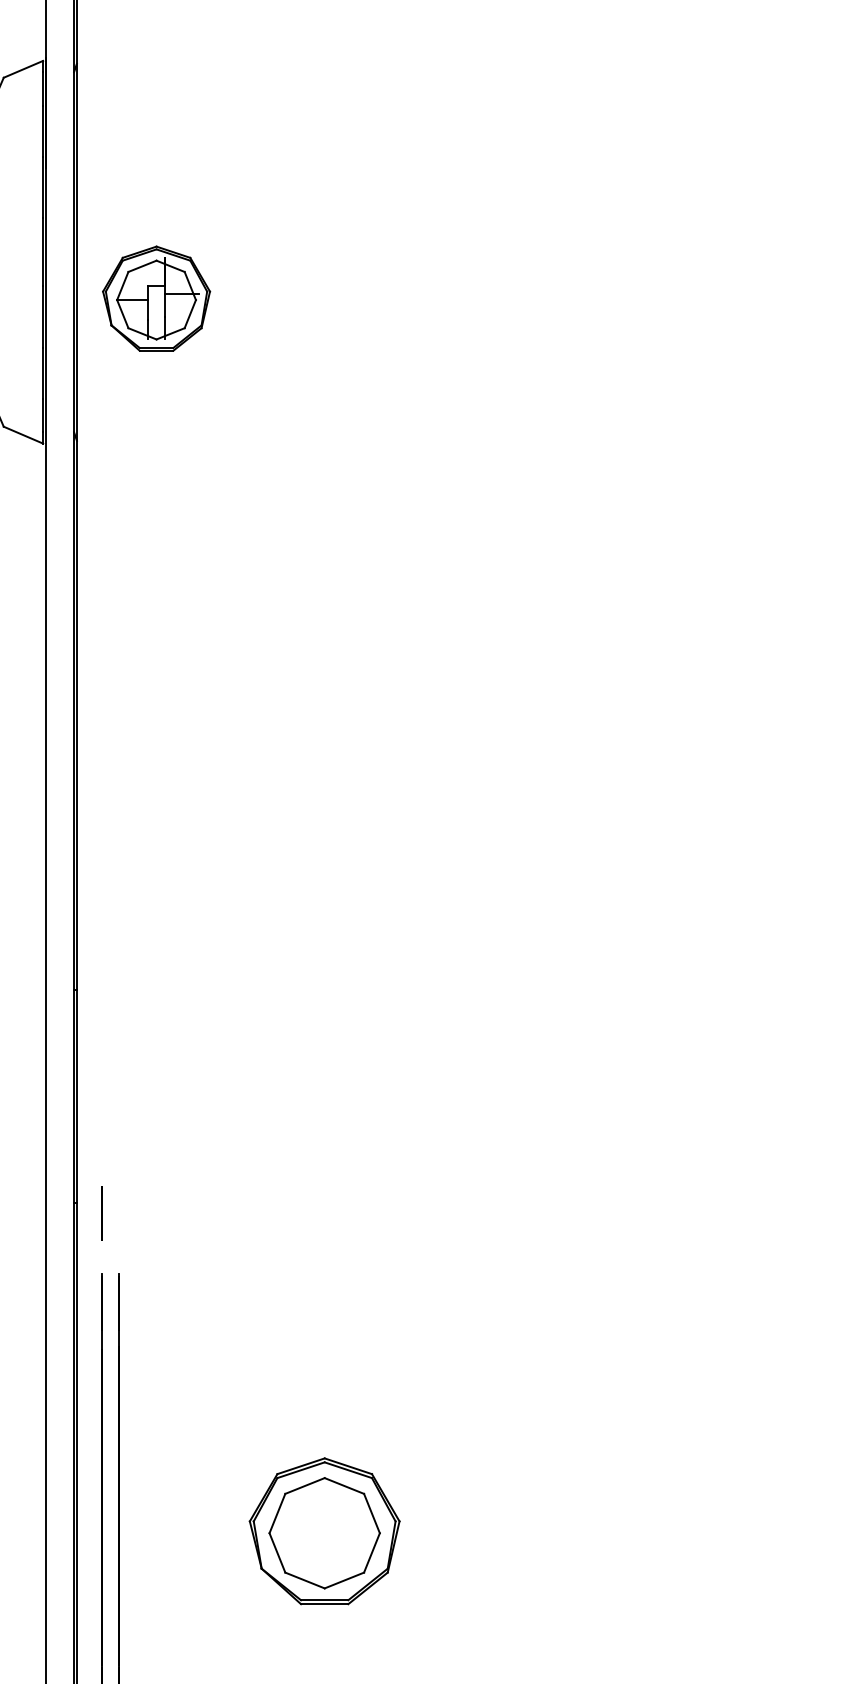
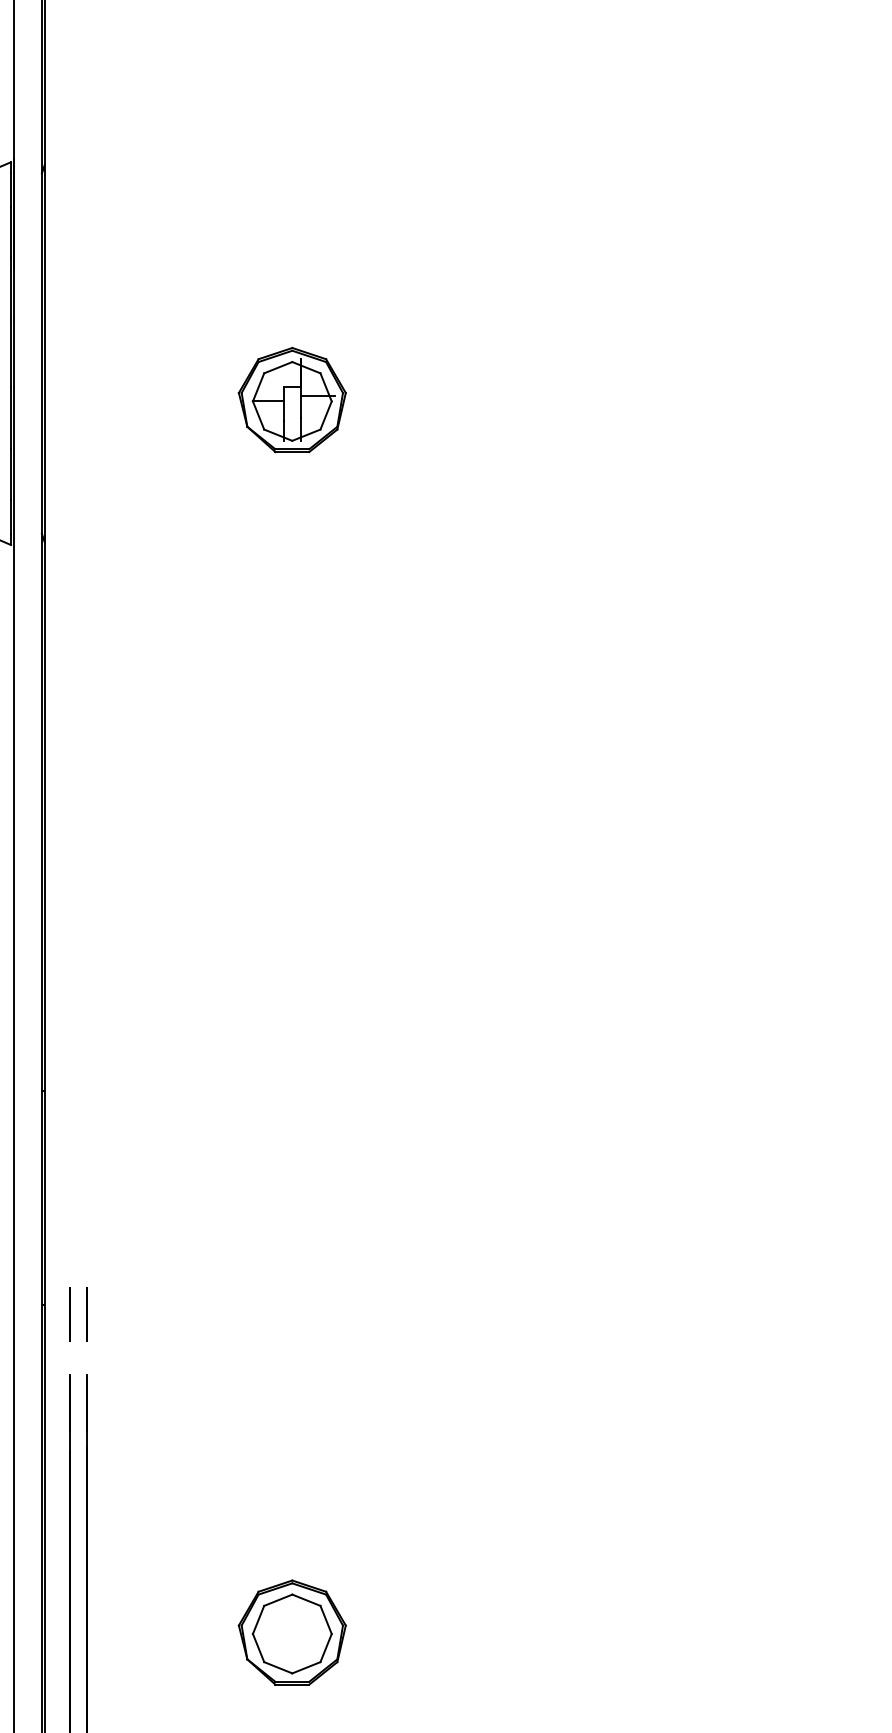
part: (155, 298) -> (291, 399), moved
line: (118, 1213) -> (86, 1314), added
part: (323, 1531) -> (291, 1632), size x0.71

